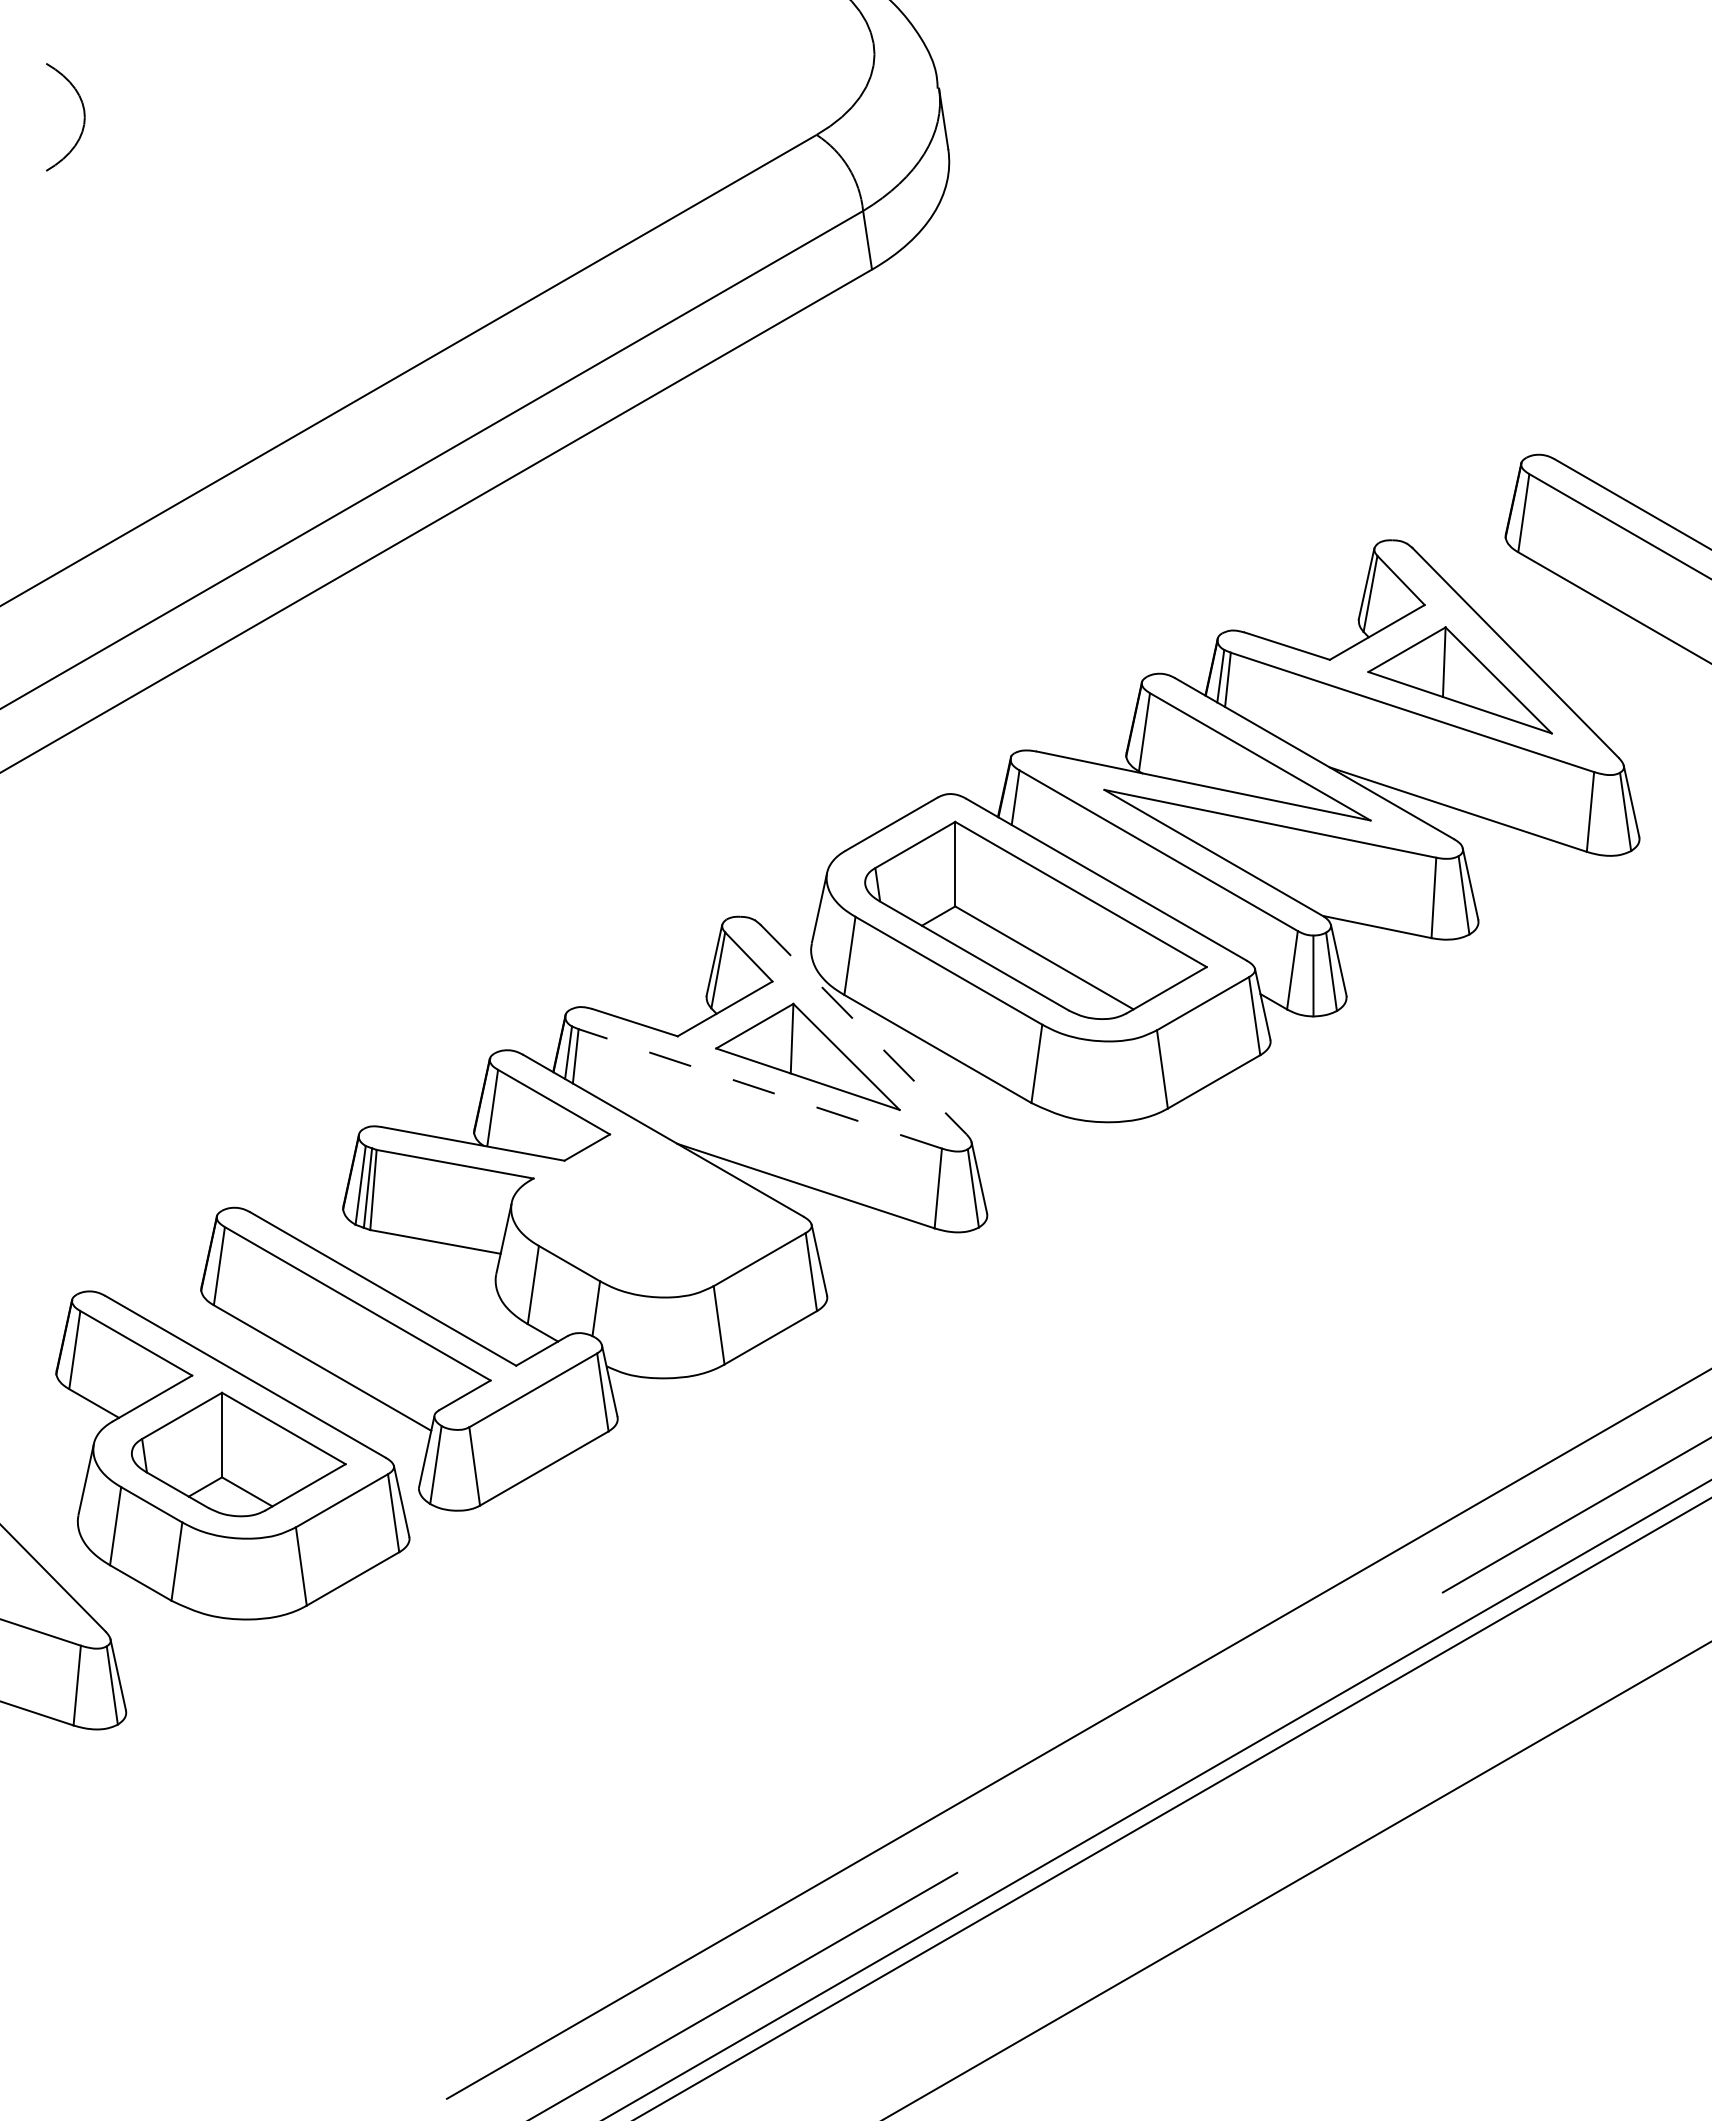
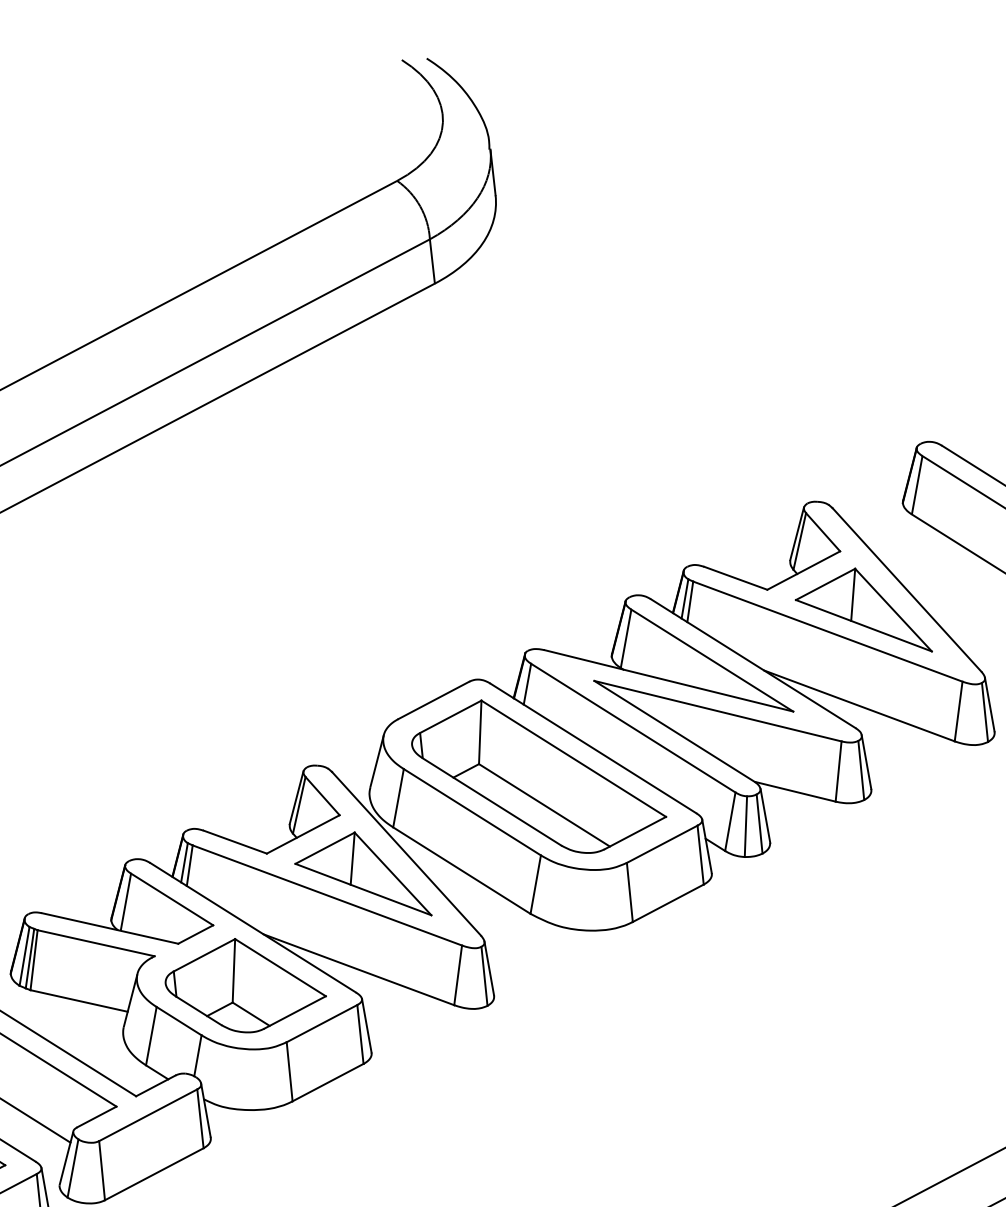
line: (863, 1029) -> (406, 853), dashed -> solid
line: (759, 1088) -> (326, 895), dashed -> solid
part: (656, 1213) -> (245, 986), added

